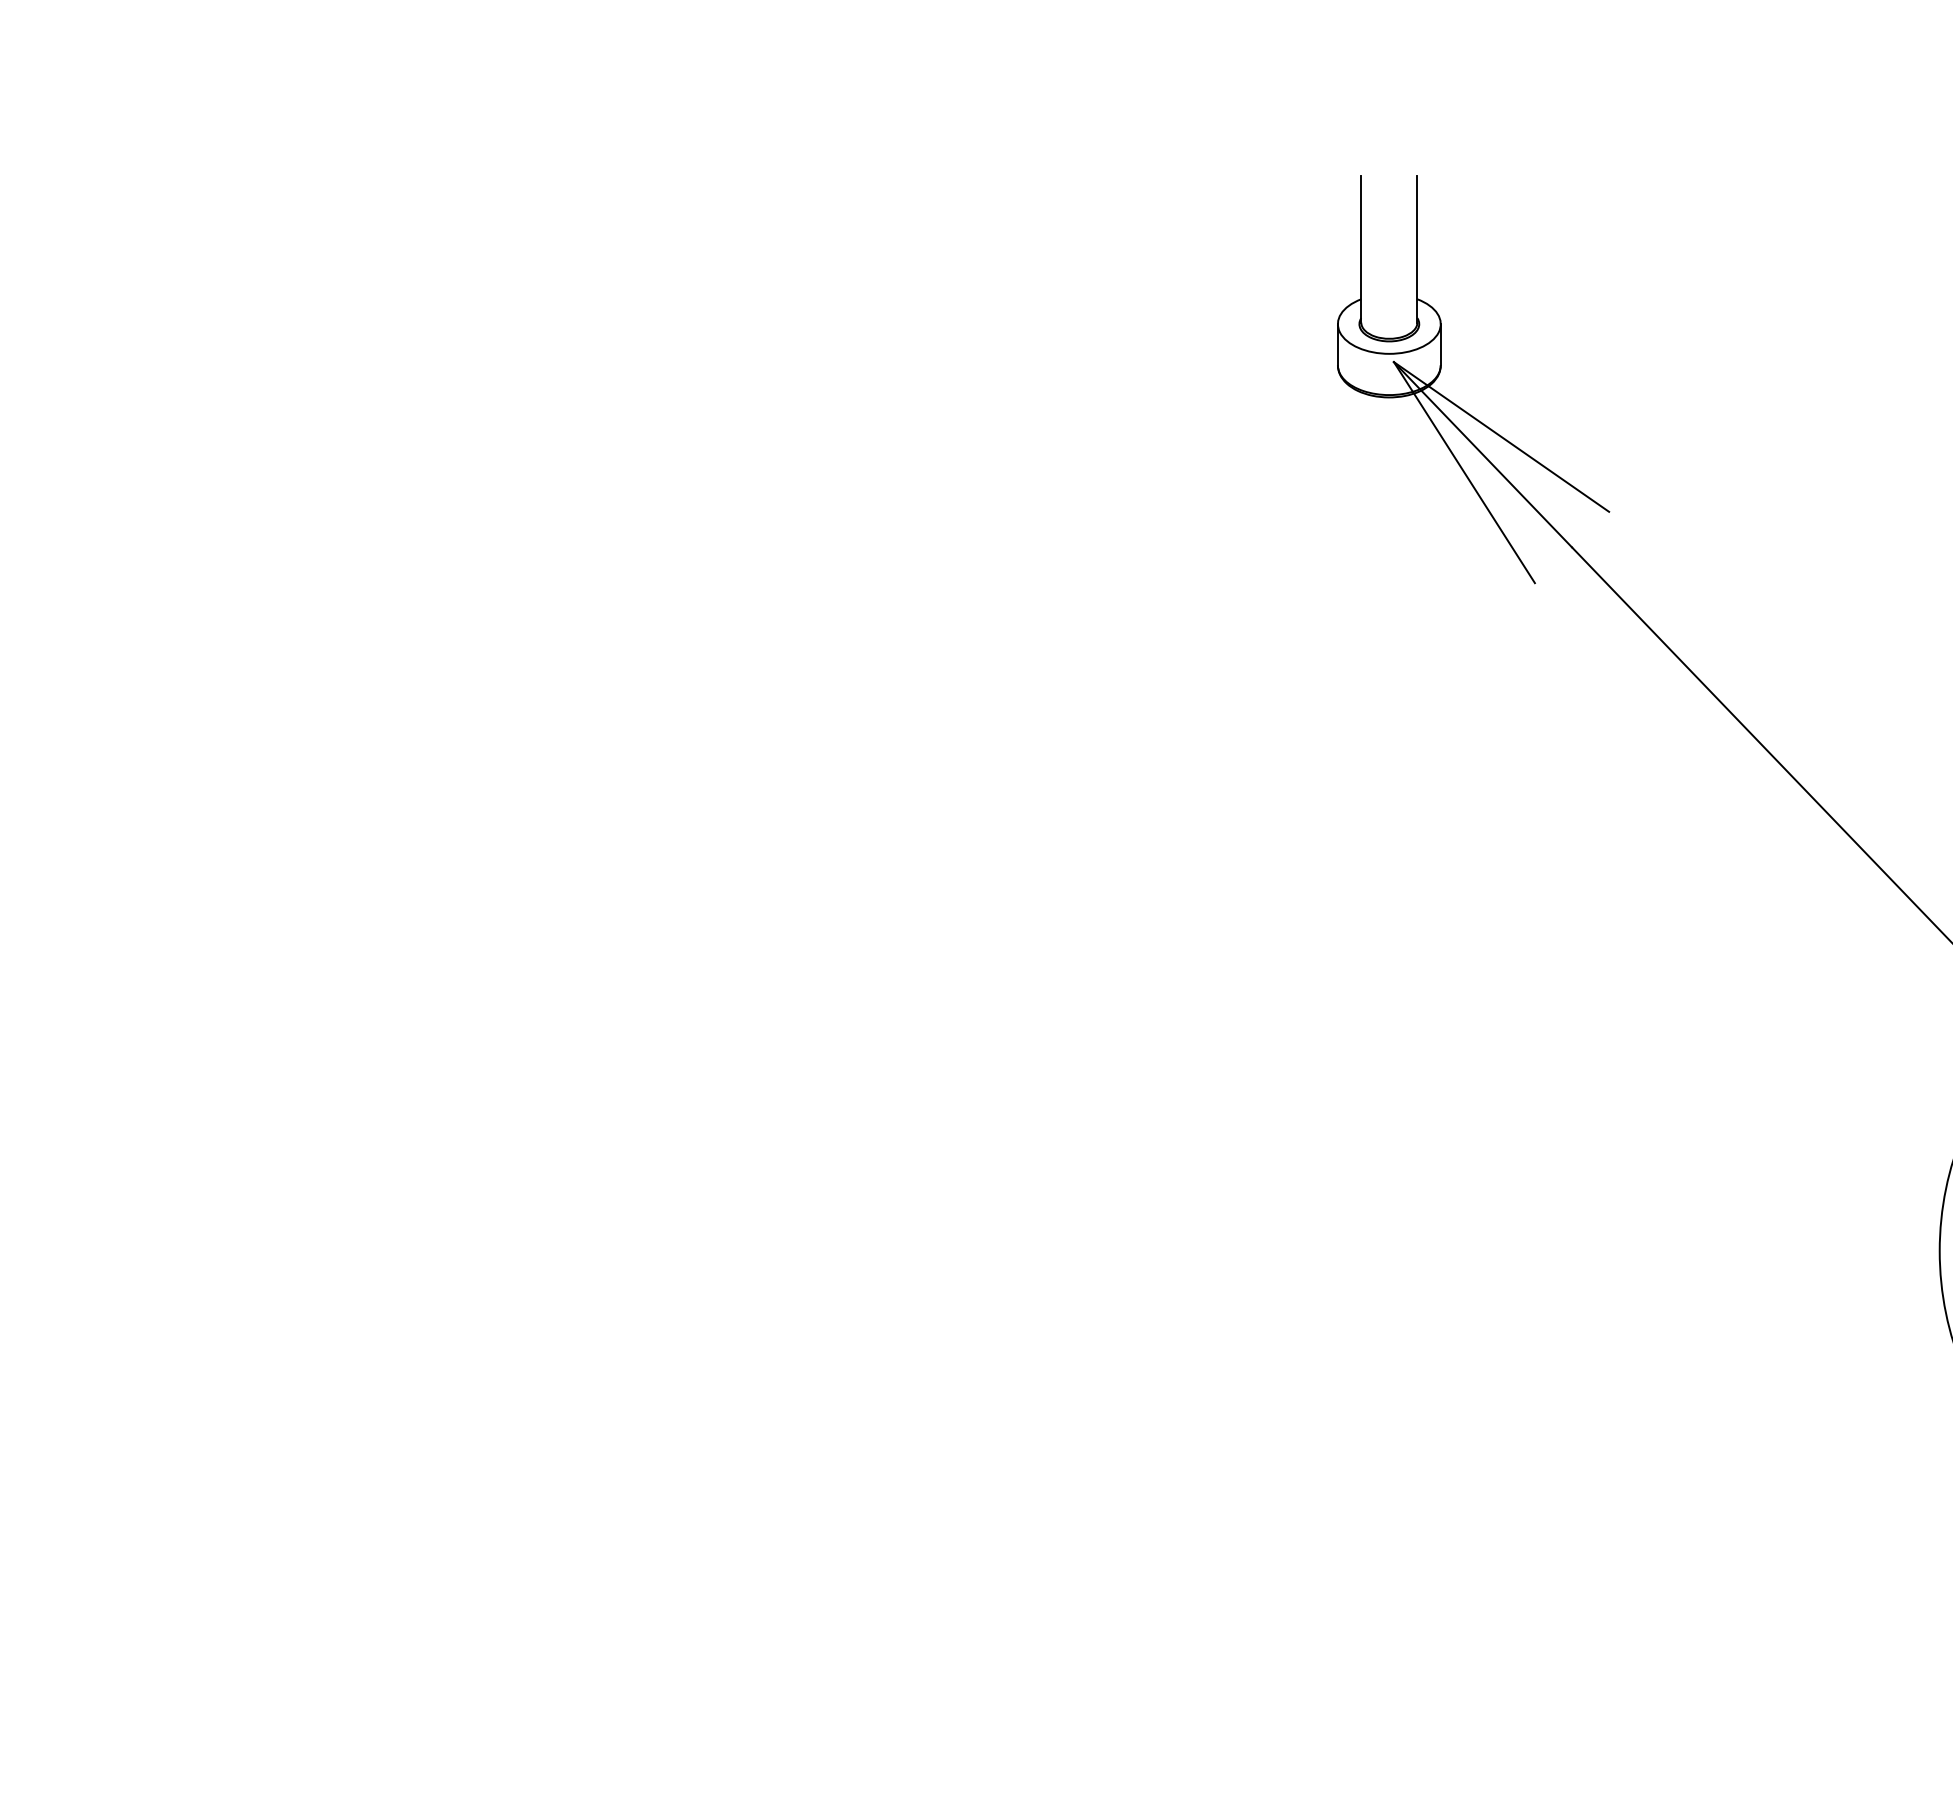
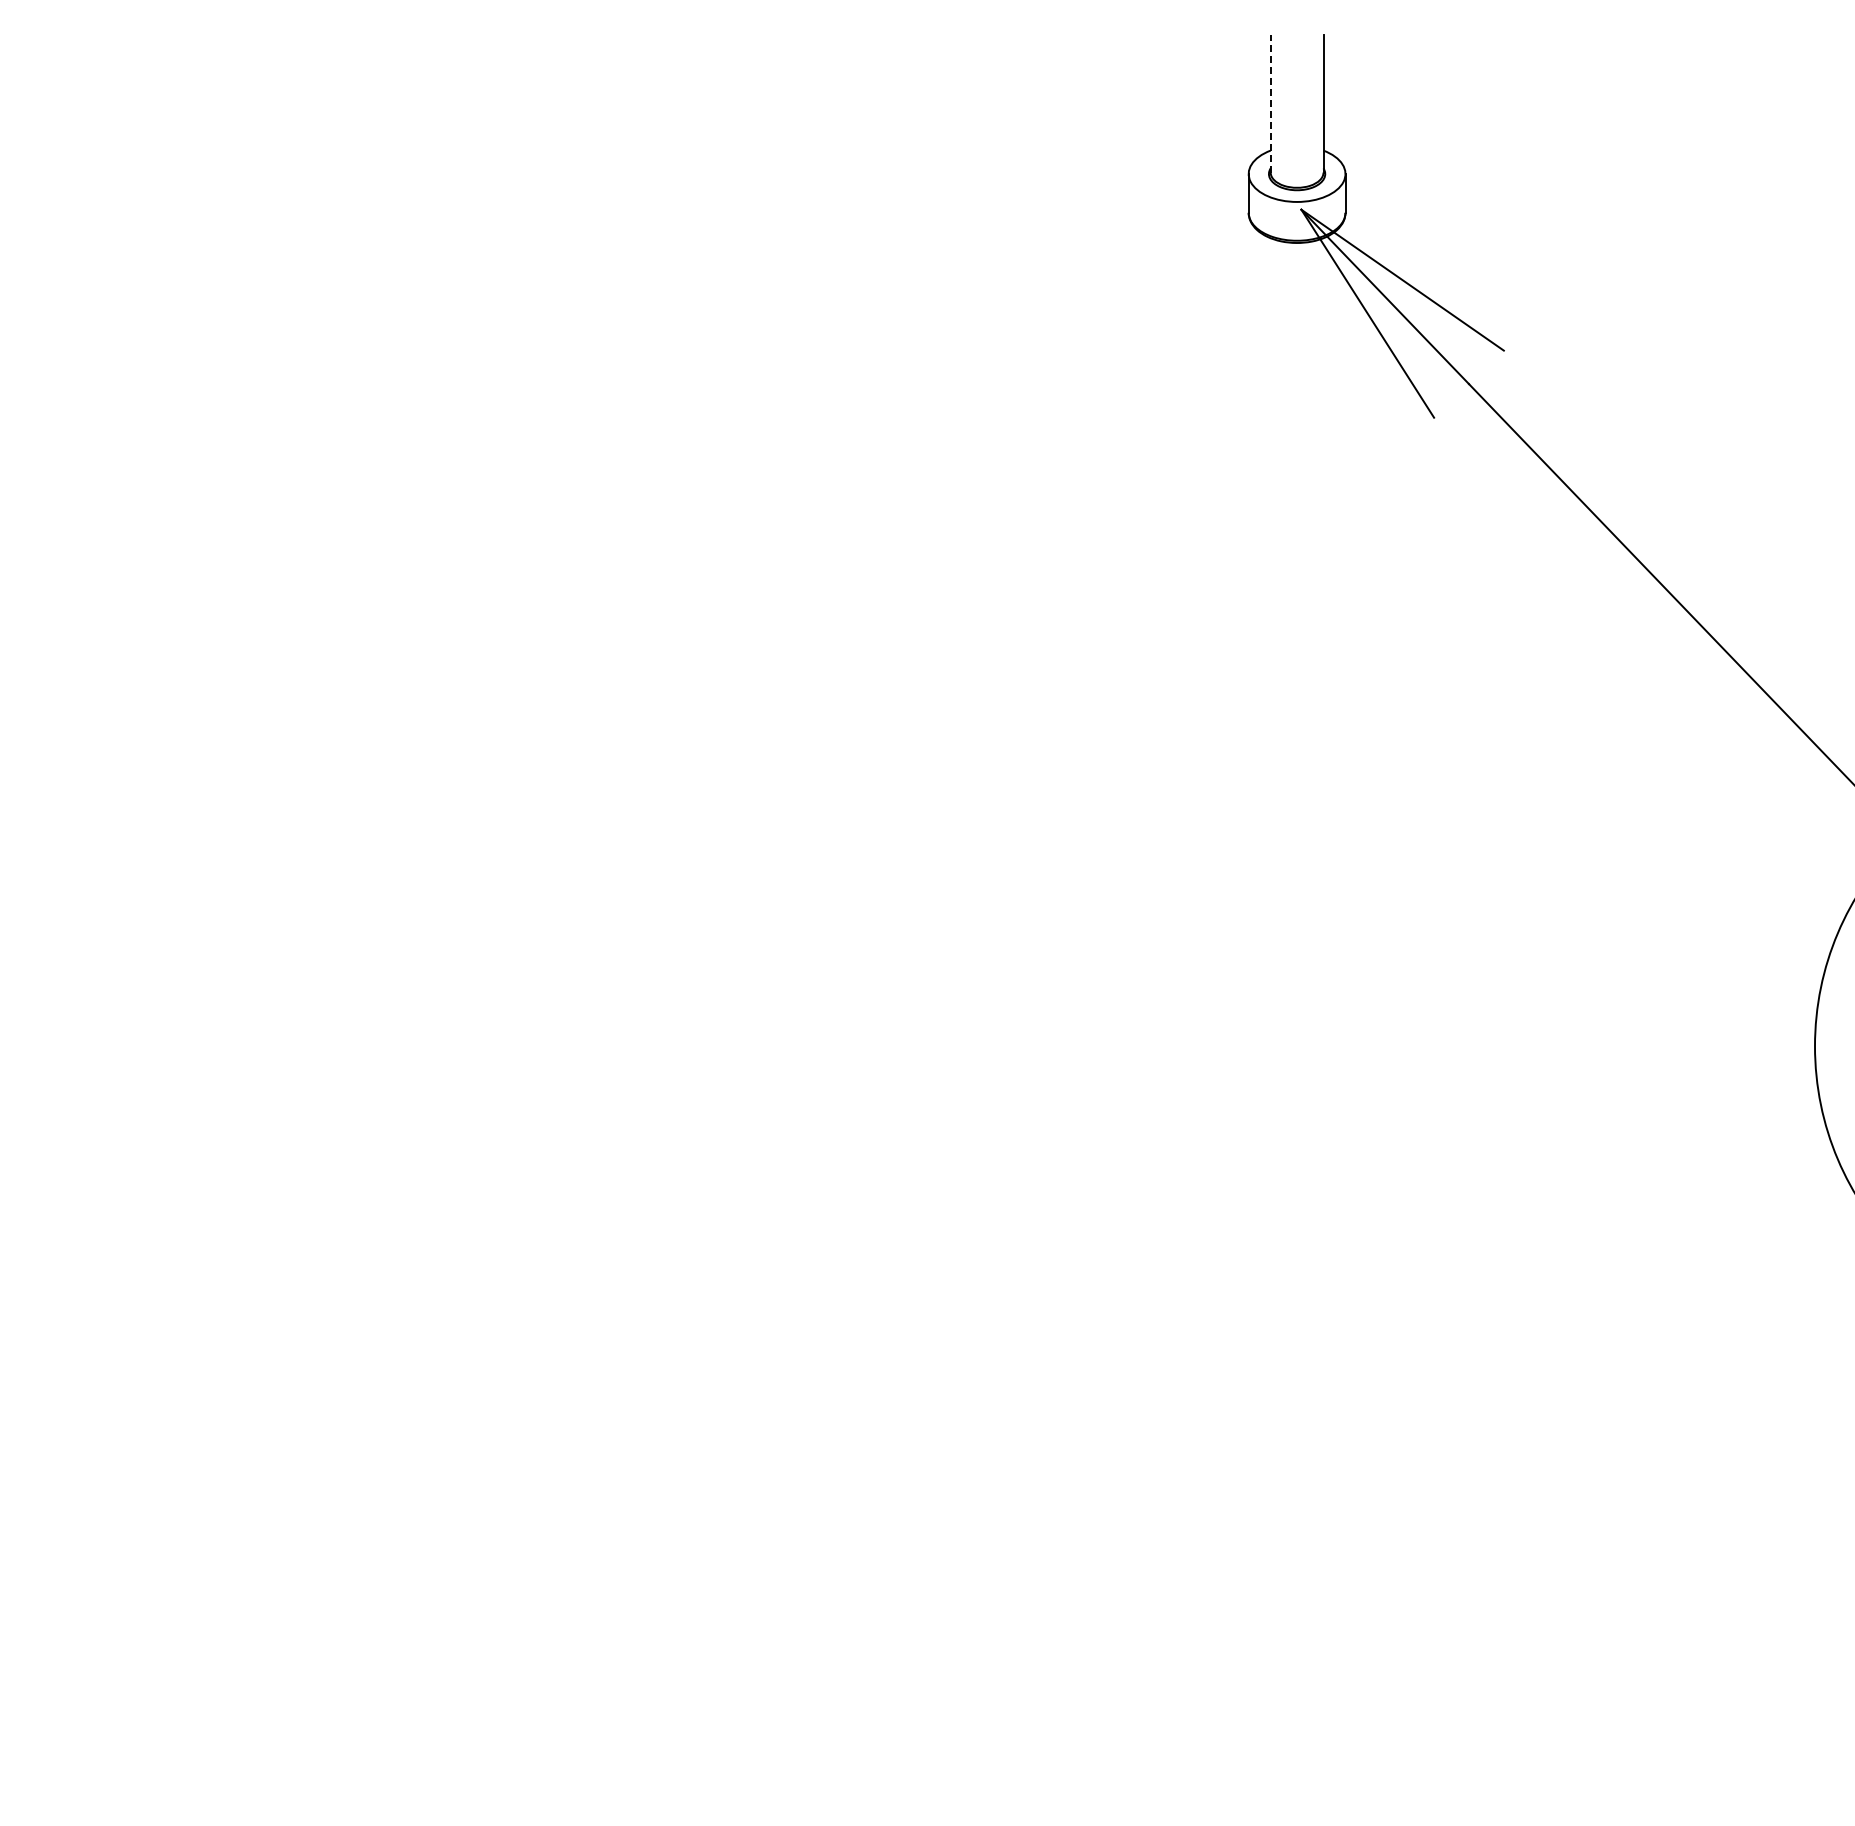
line: (1361, 249) -> (1270, 103), solid -> dashed

